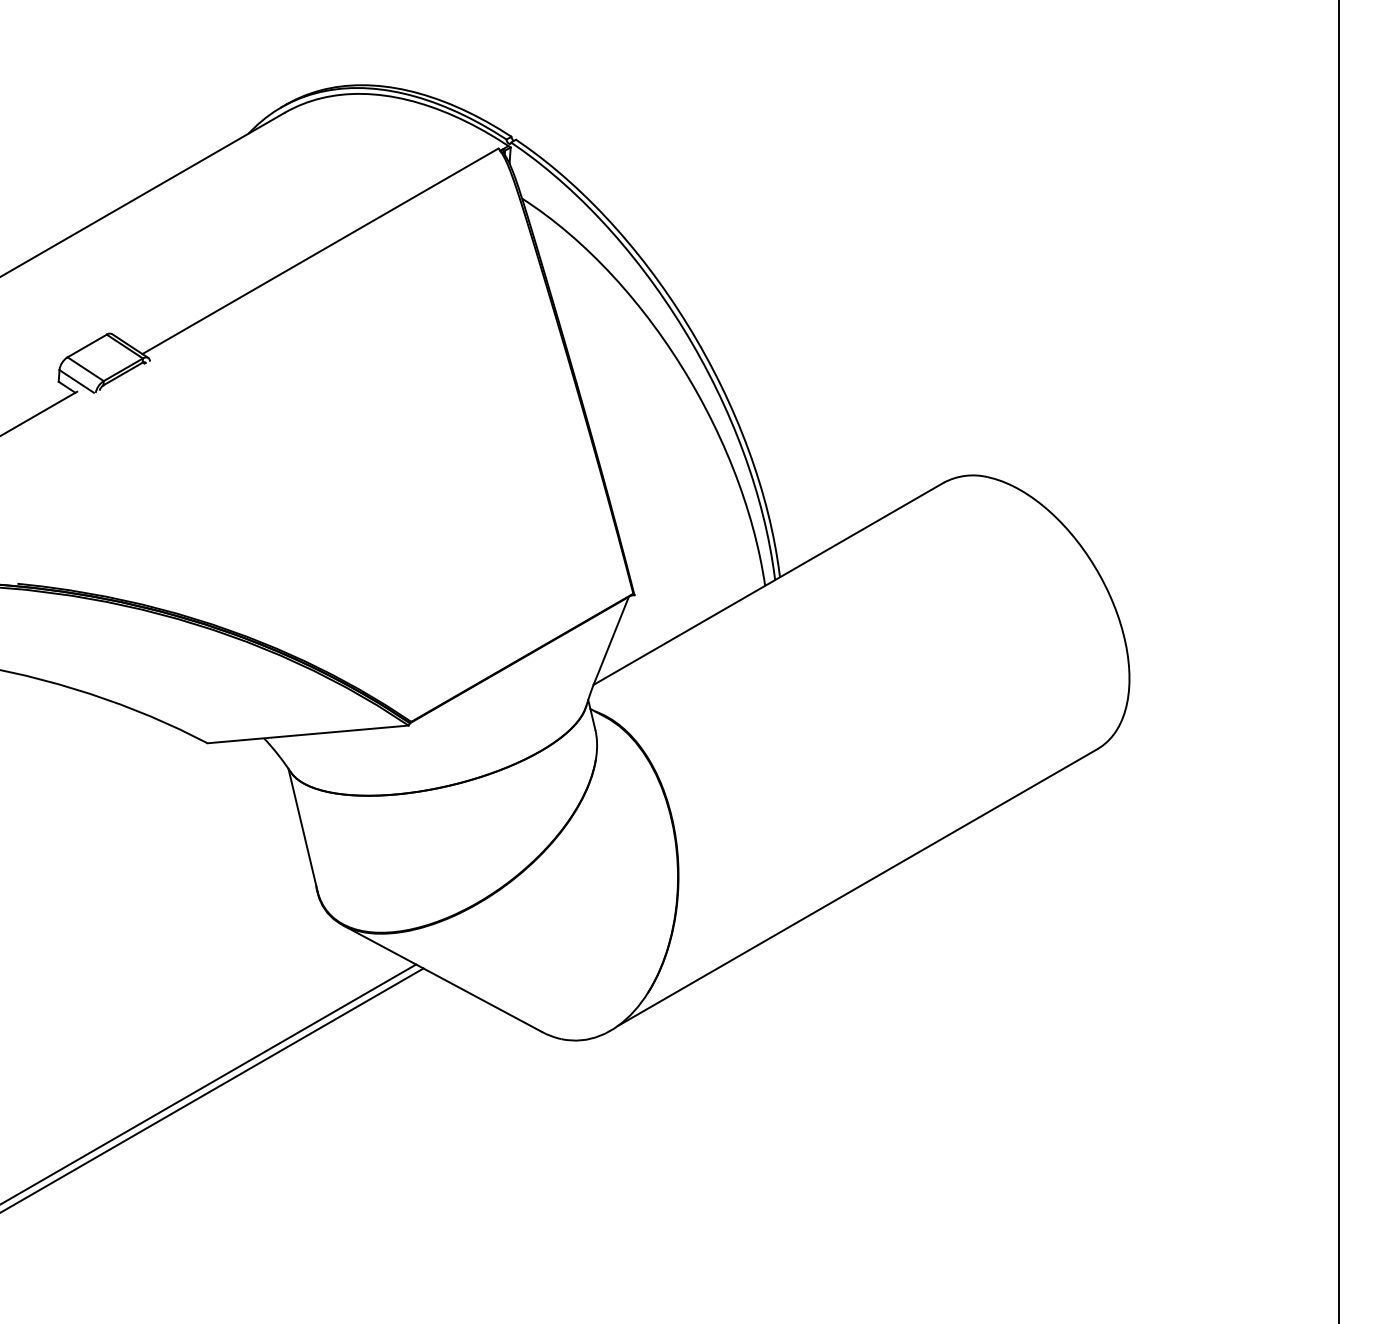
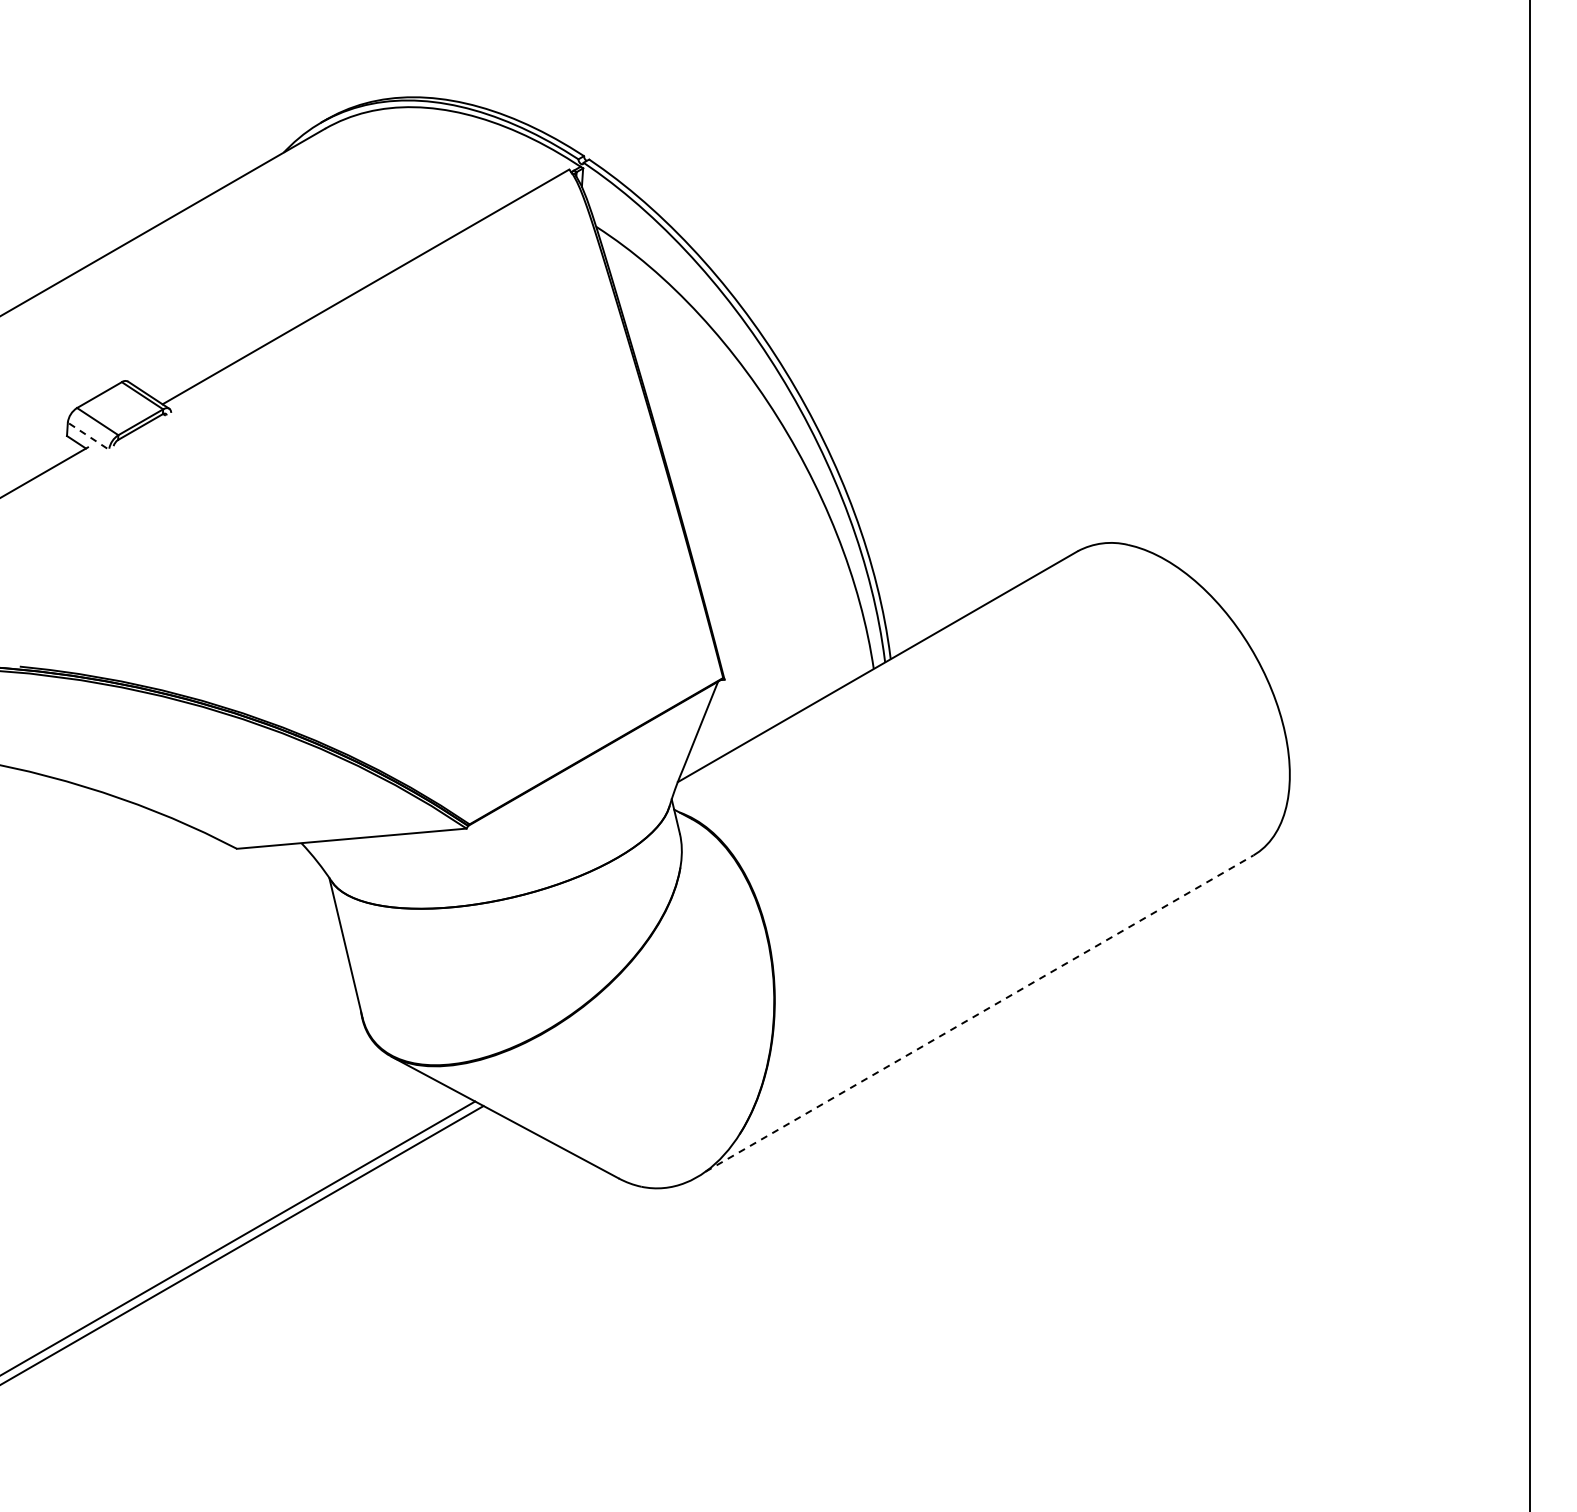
line: (76, 381) -> (87, 435), solid -> dashed
line: (857, 887) -> (979, 1013), solid -> dashed

